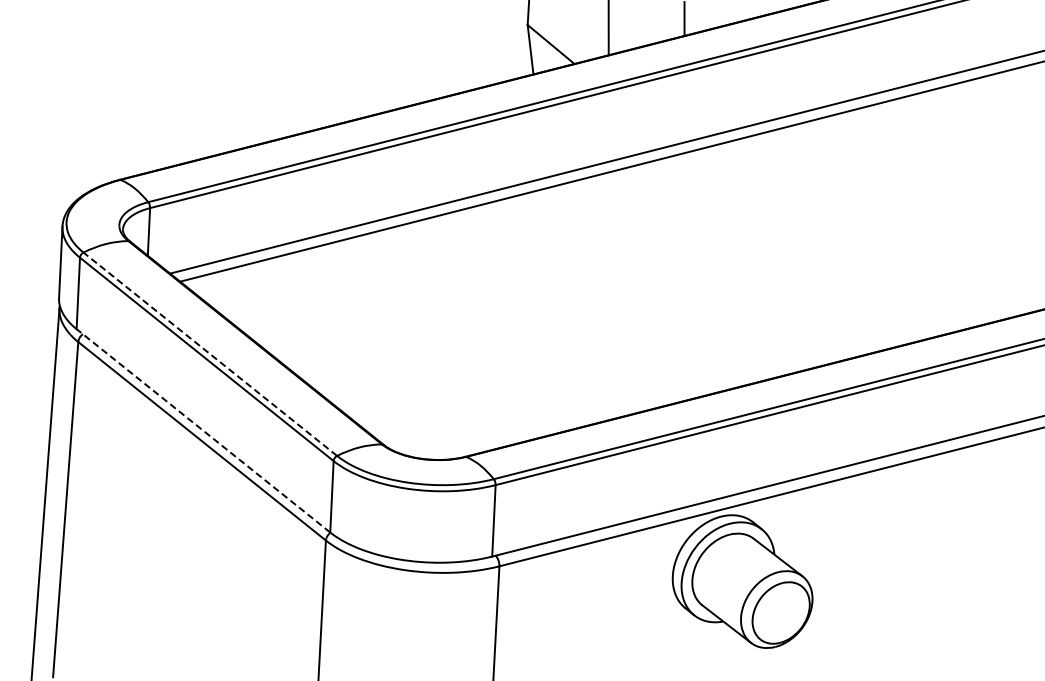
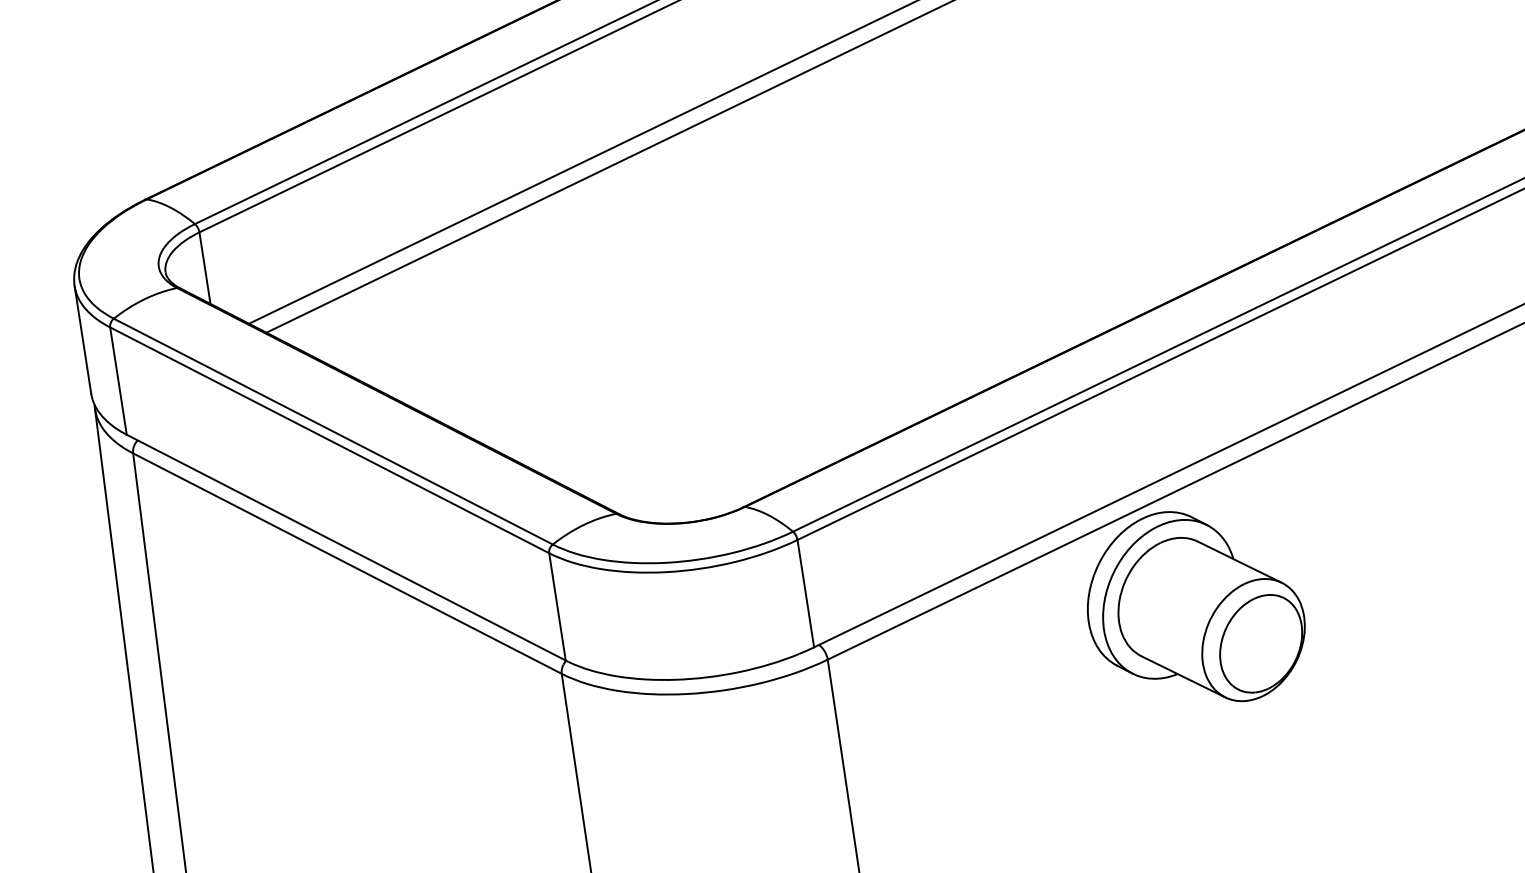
line: (210, 354) -> (333, 431), dashed -> solid
line: (203, 430) -> (346, 547), dashed -> solid

